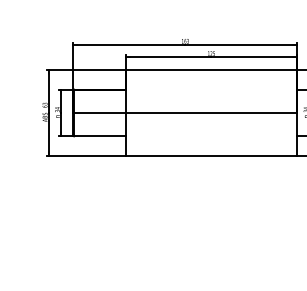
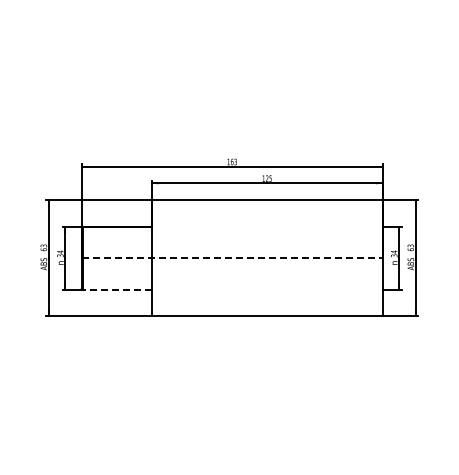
line: (185, 113) -> (232, 258), solid -> dashed
line: (99, 136) -> (117, 289), solid -> dashed

